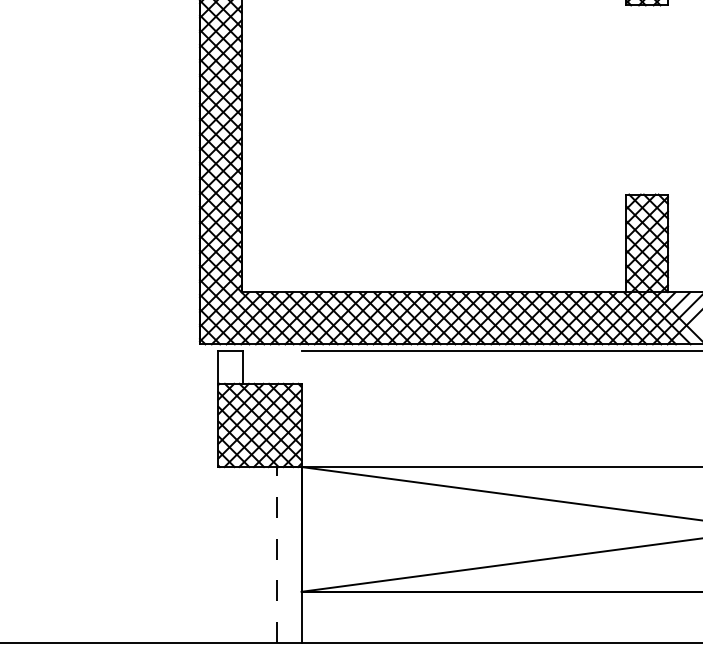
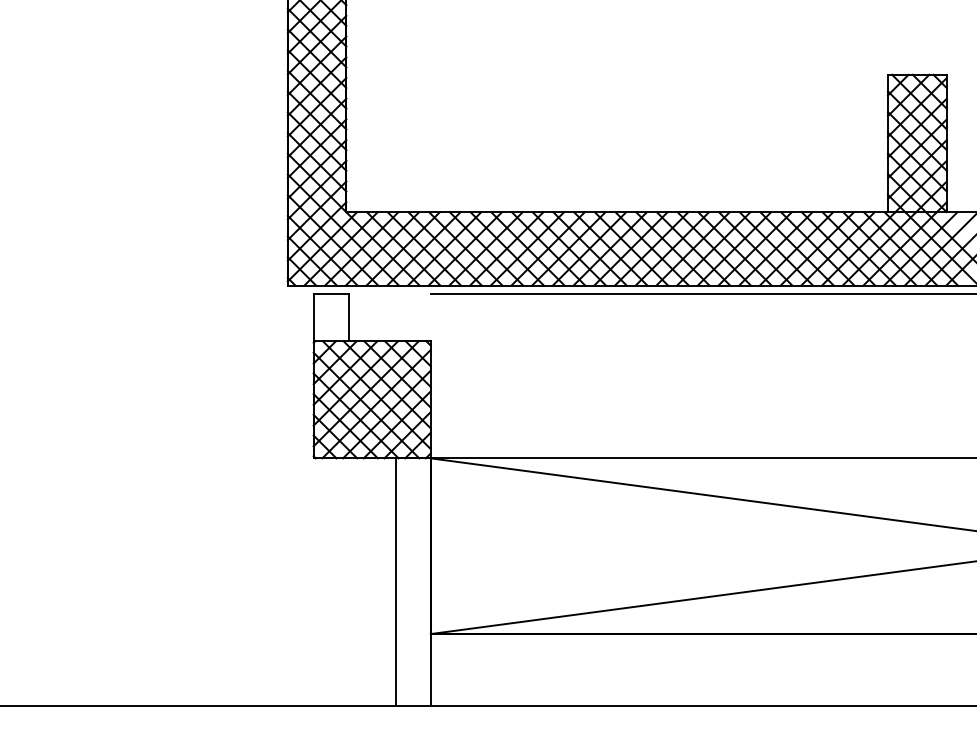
line: (276, 554) -> (395, 581), dashed -> solid

